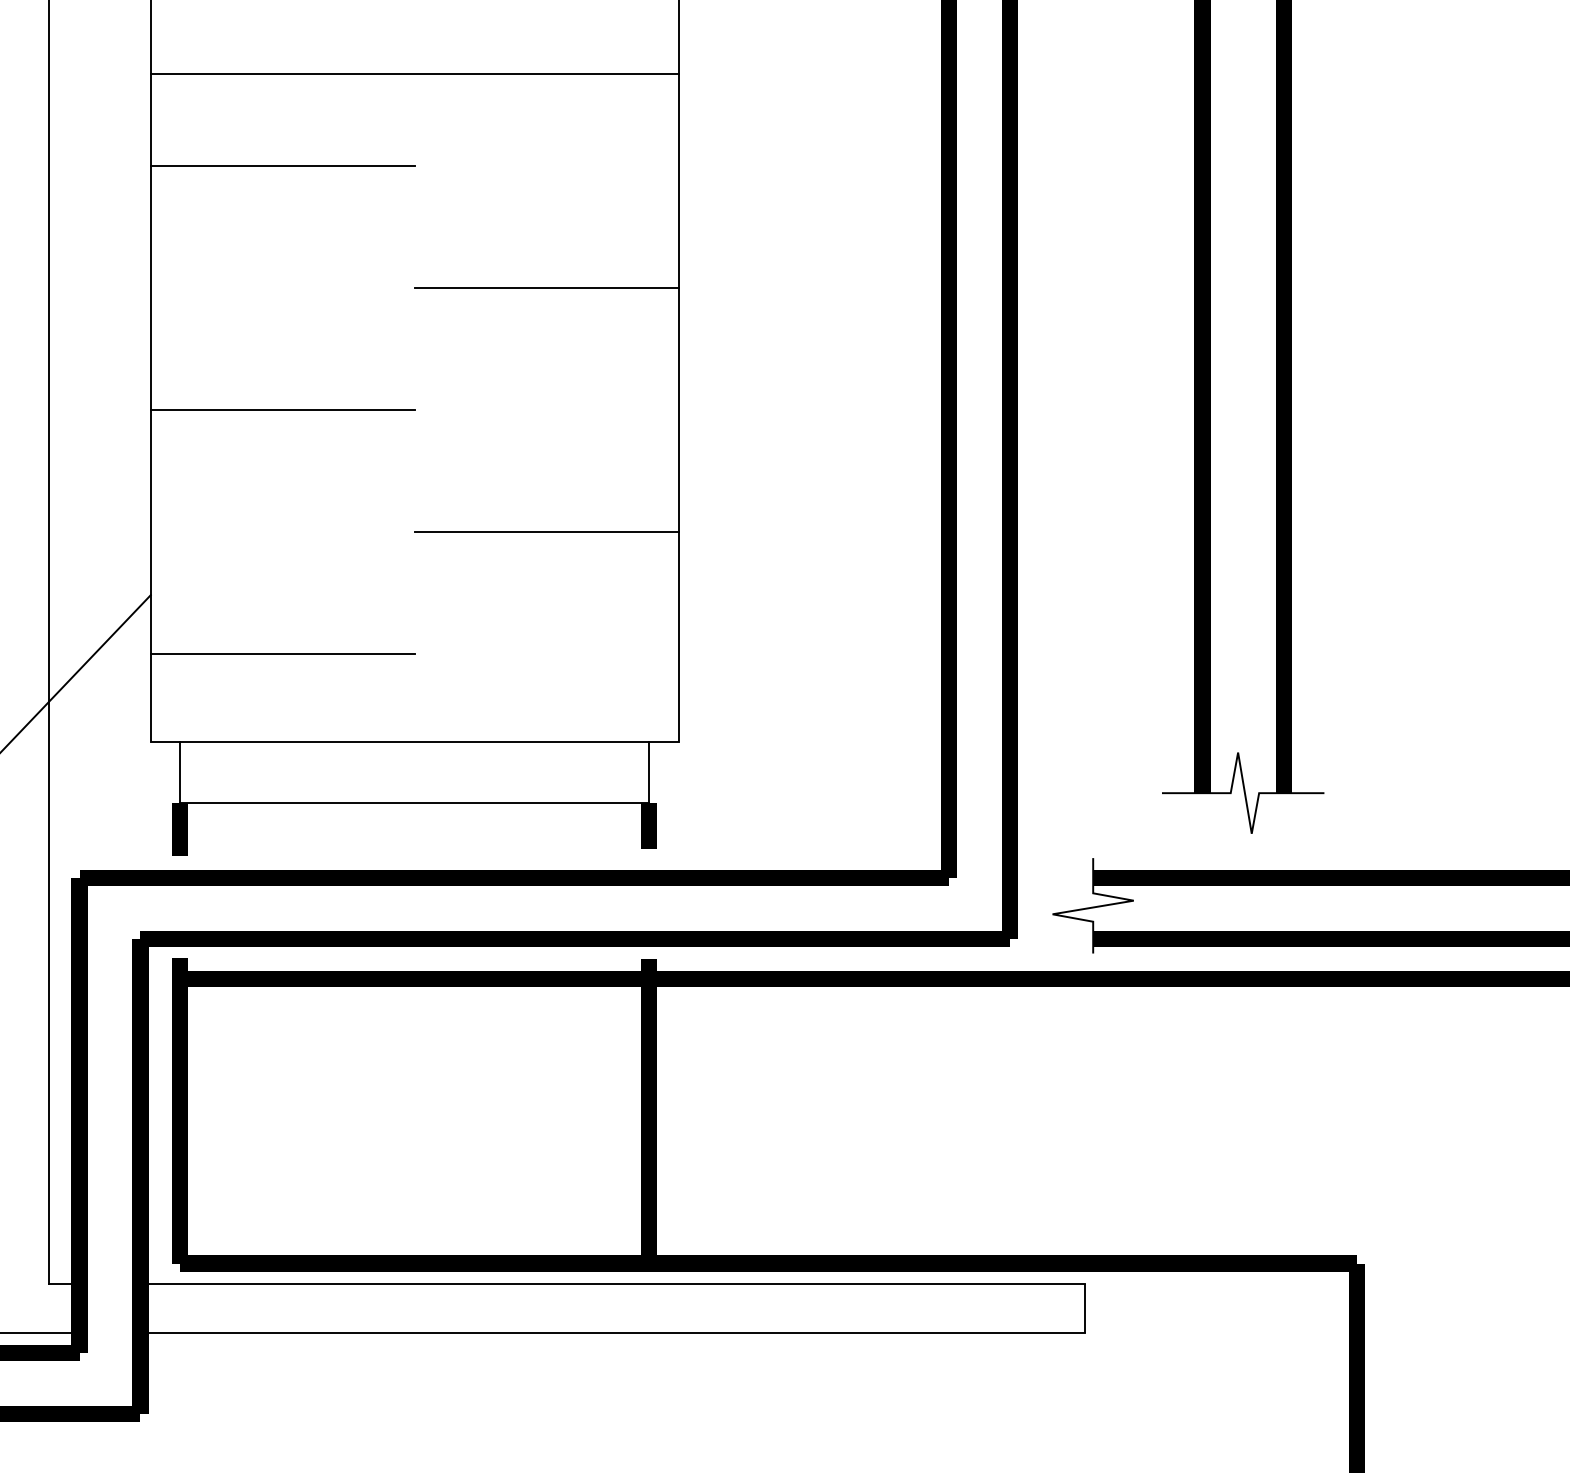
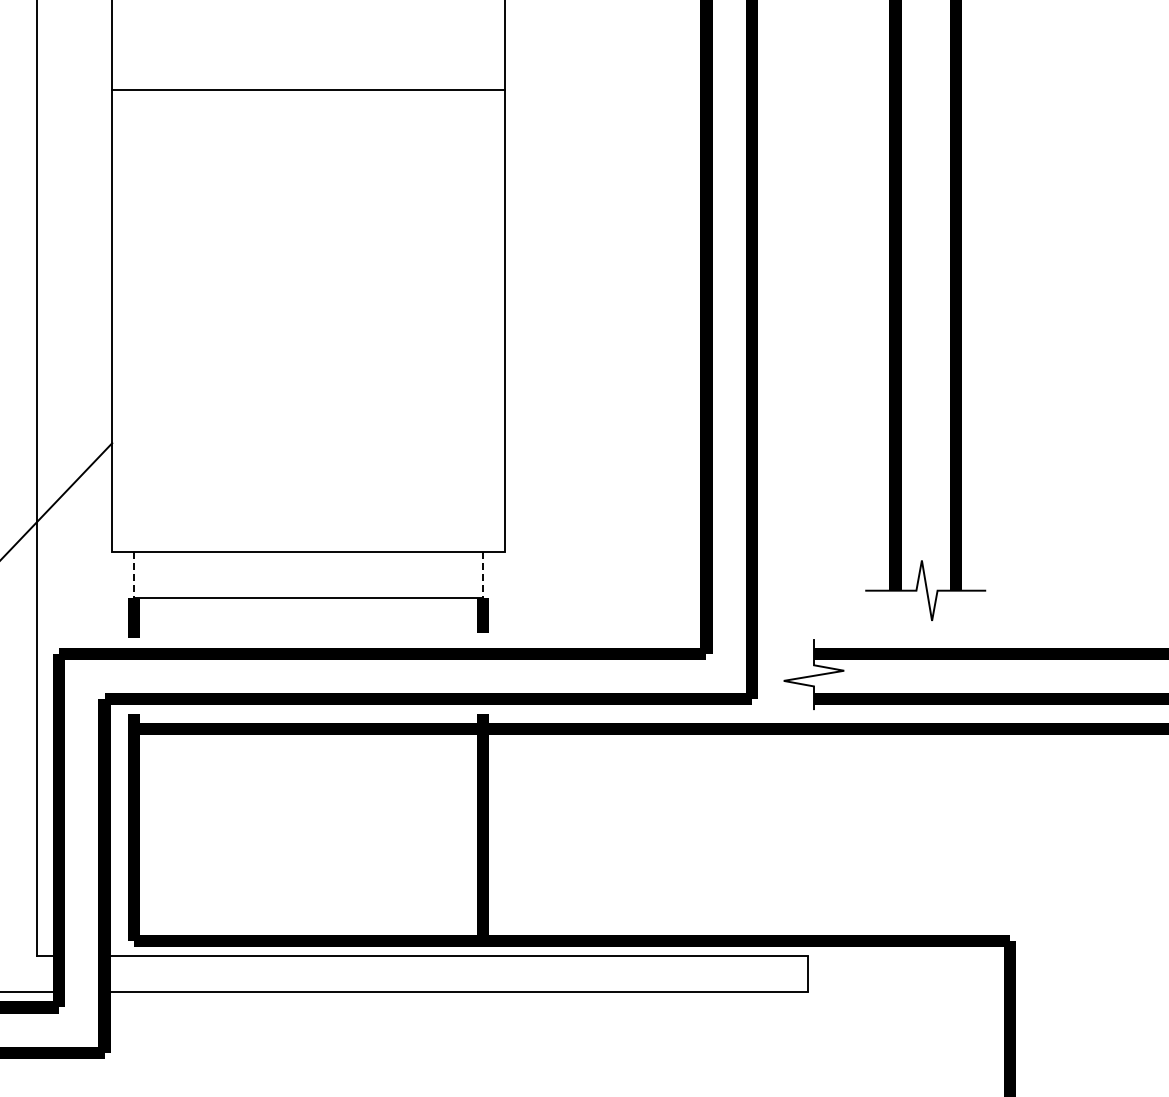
line: (414, 73) -> (308, 89), moved
line: (282, 165) -> (210, 123), removed
line: (545, 287) -> (406, 214), removed
line: (282, 410) -> (210, 305), removed
line: (545, 532) -> (406, 396), removed
line: (282, 653) -> (210, 486), removed
line: (180, 771) -> (134, 574), solid -> dashed
line: (649, 771) -> (483, 574), solid -> dashed

